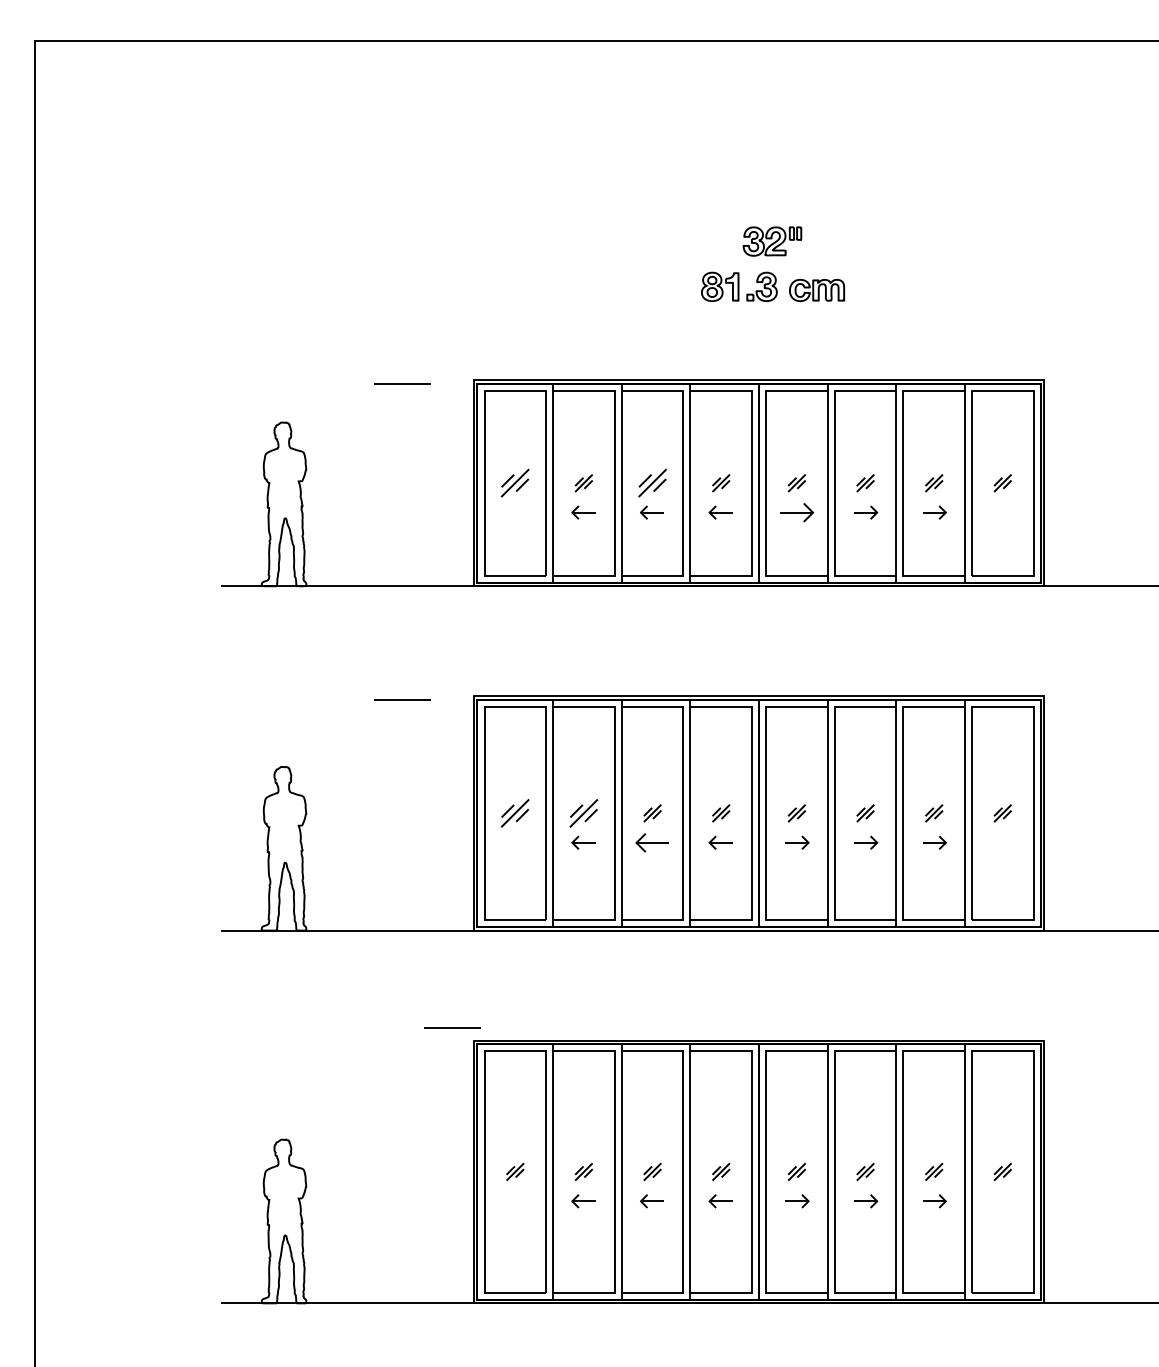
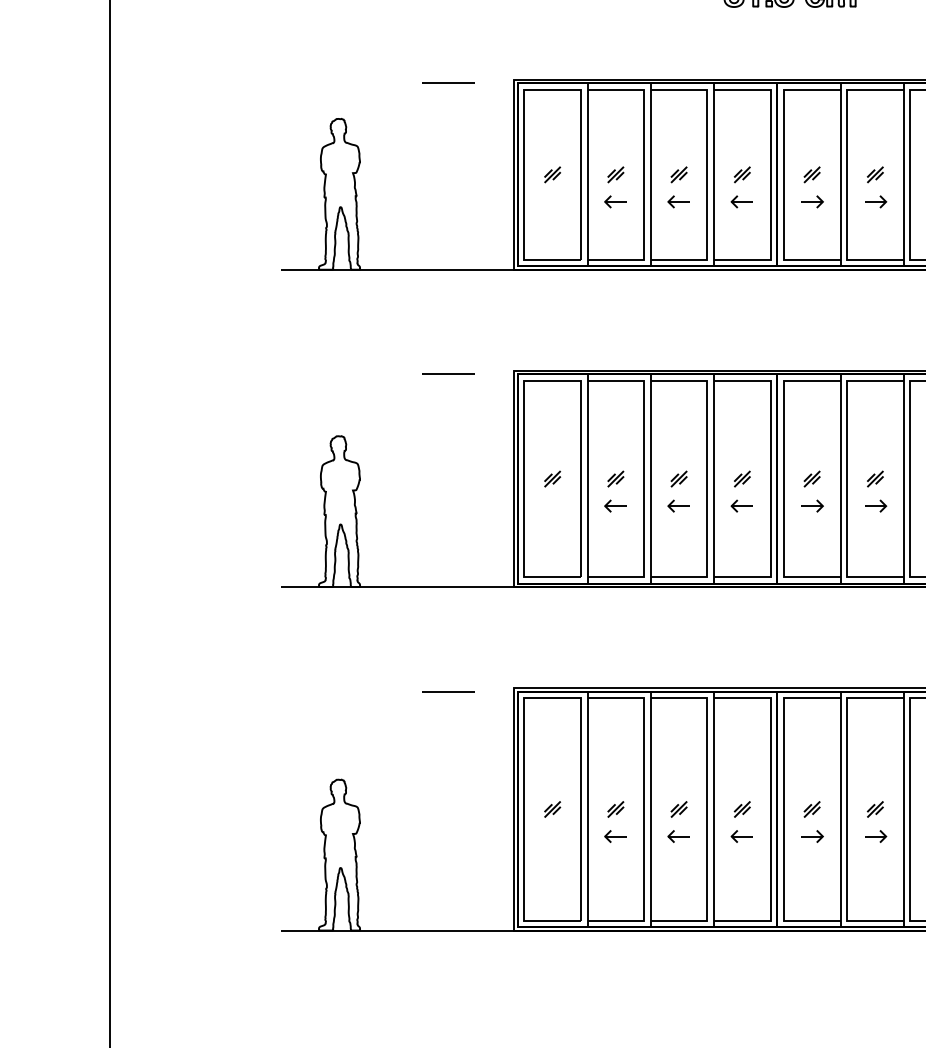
part: (515, 483) -> (552, 175), size x0.62
part: (652, 483) -> (679, 175), size x0.62
part: (797, 512) -> (812, 201), size x0.71
part: (515, 813) -> (552, 479), size x0.62
part: (583, 813) -> (615, 479), size x0.62
part: (651, 842) -> (678, 505), size x0.71
line: (452, 1027) -> (448, 691), moved

